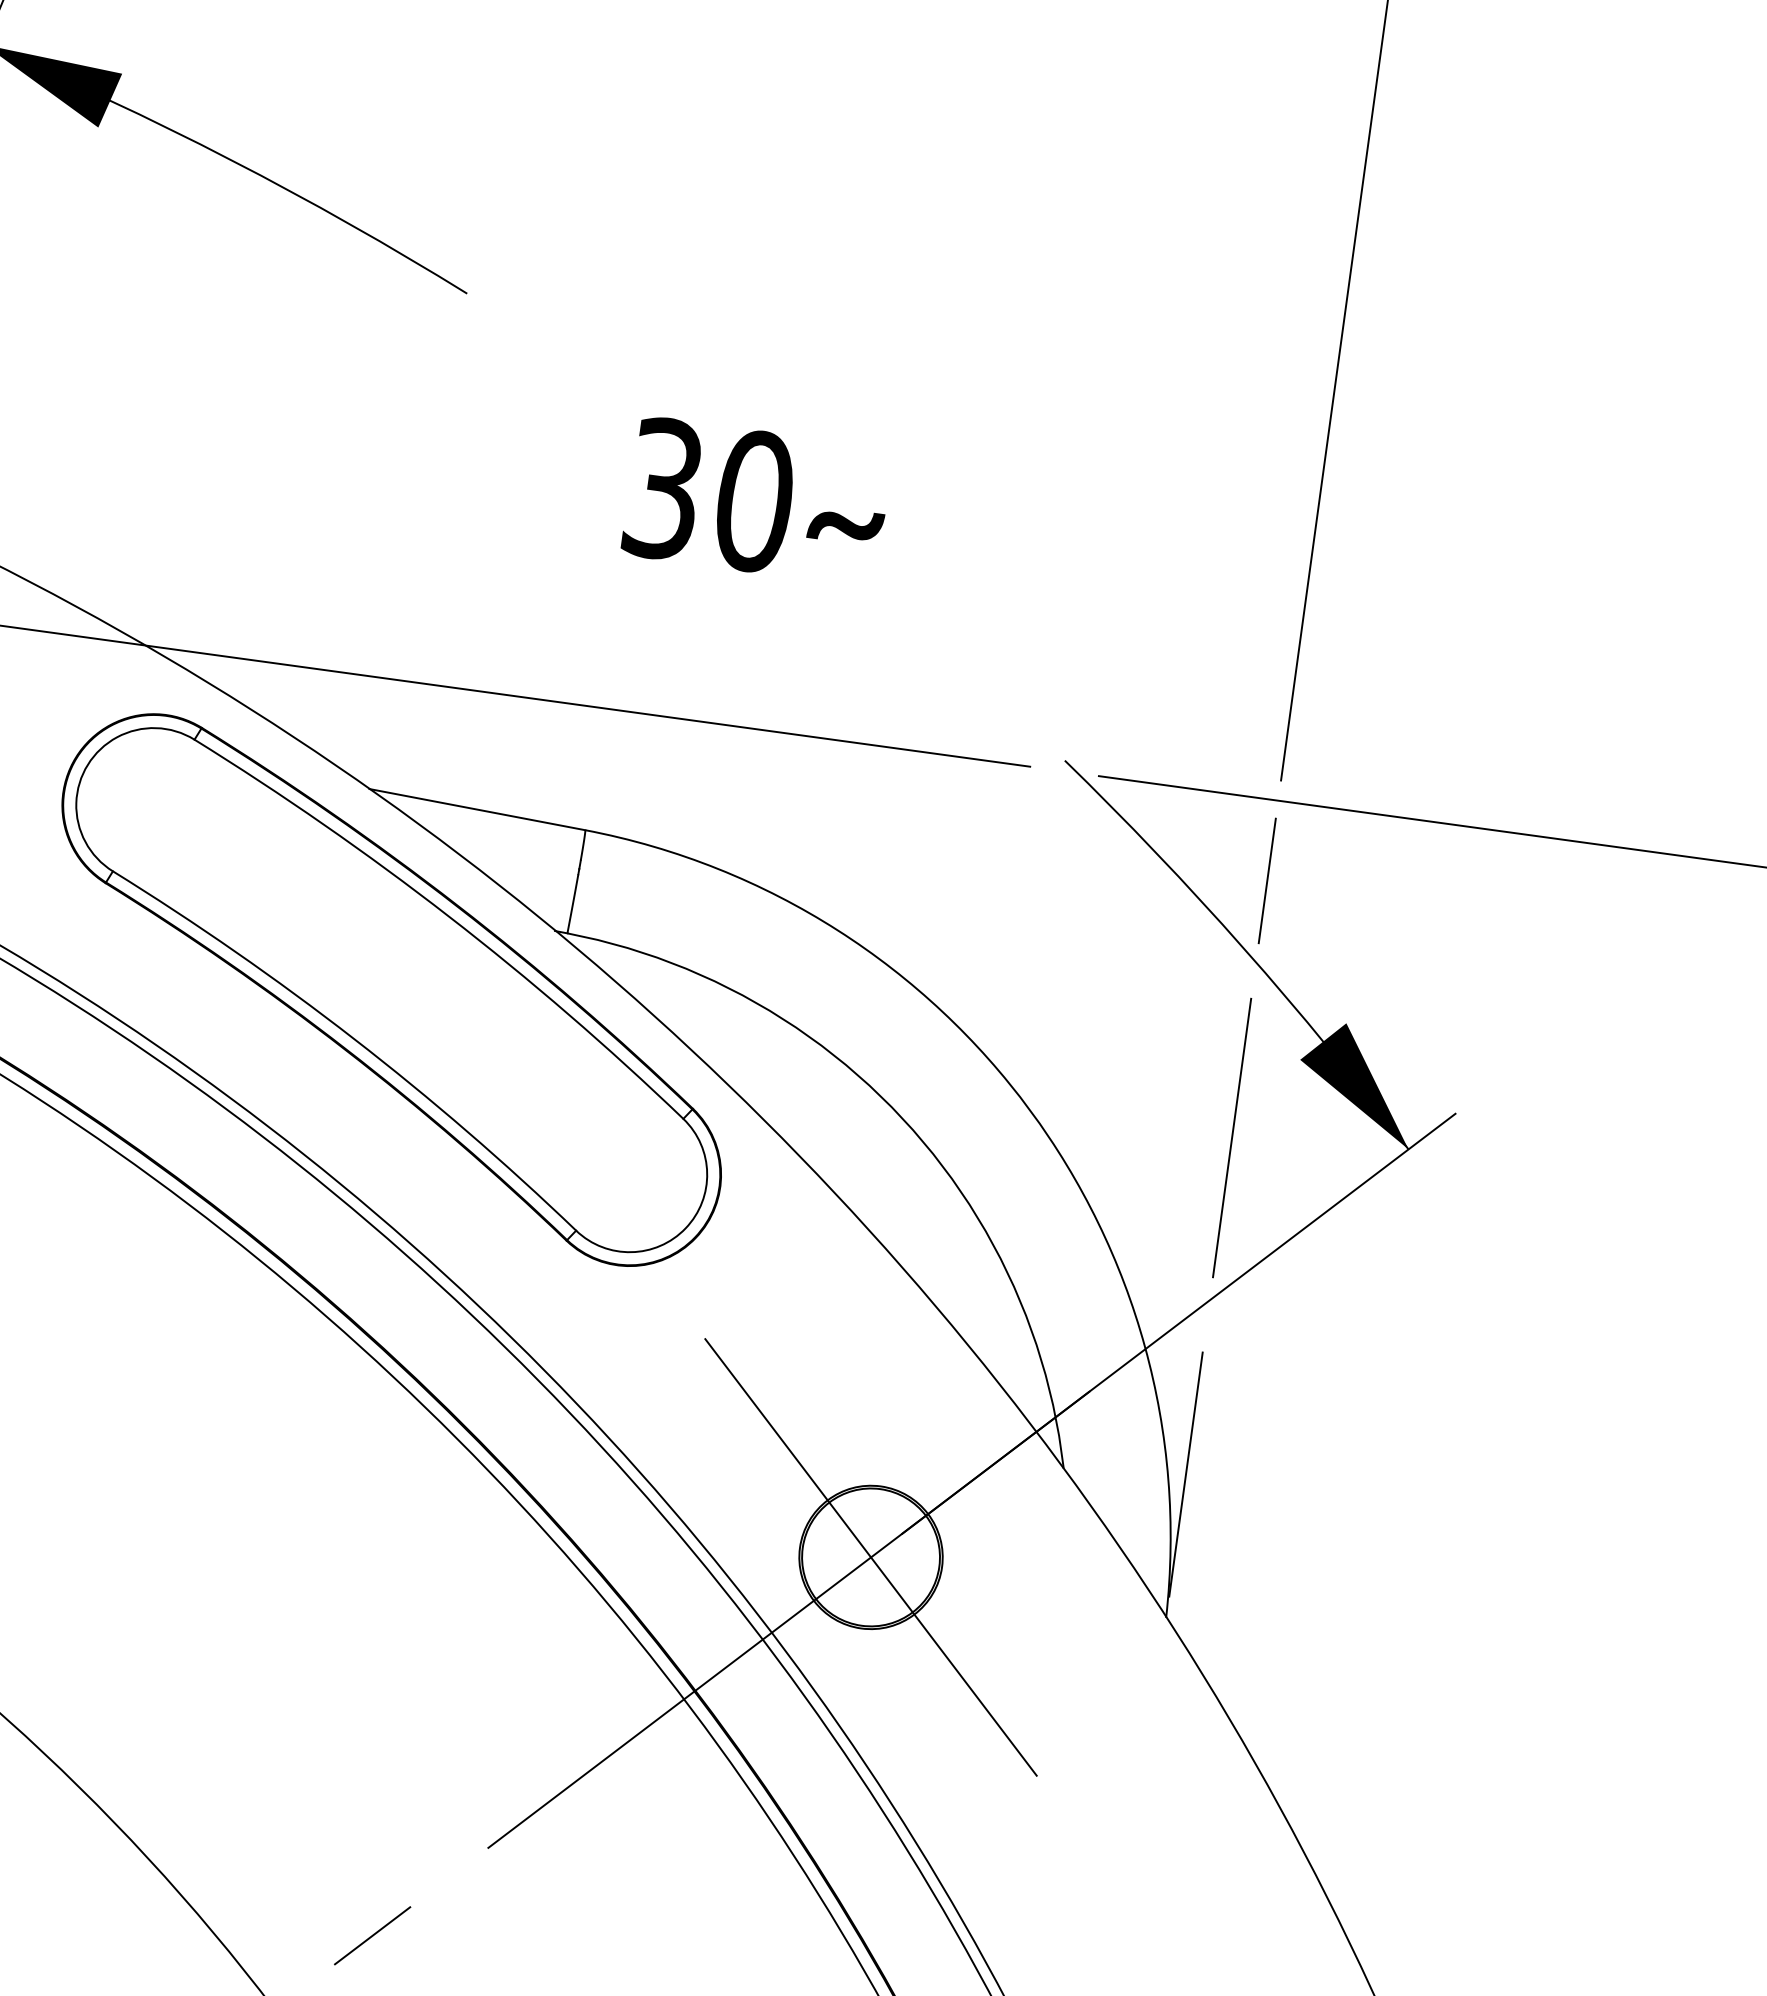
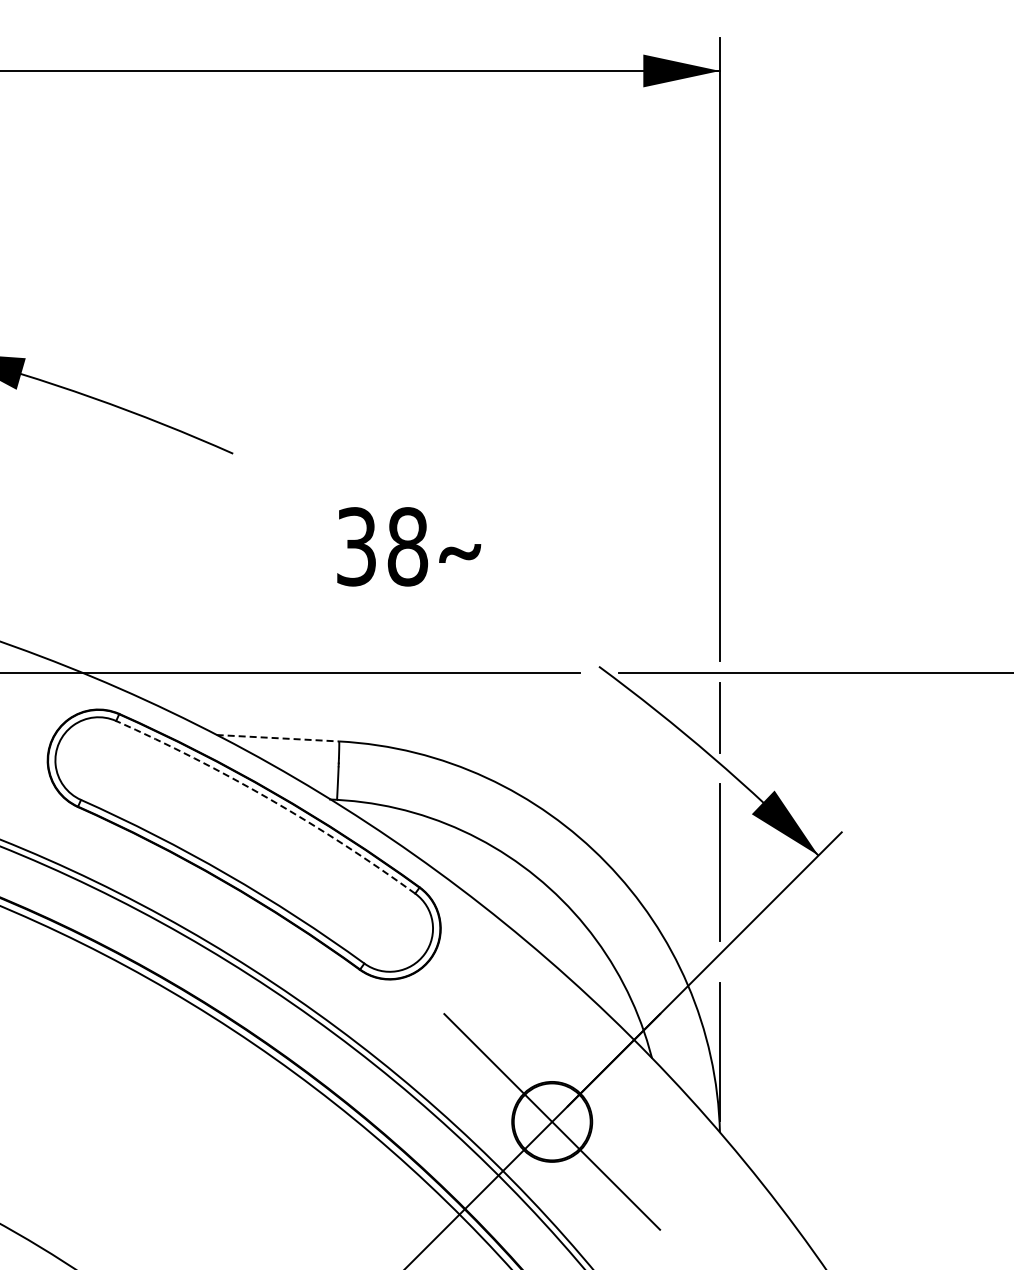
text: (754, 500) -> (407, 546), 30 -> 38
line: (478, 810) -> (278, 738), solid -> dashed
arc: (449, 916) -> (270, 799), solid -> dashed

